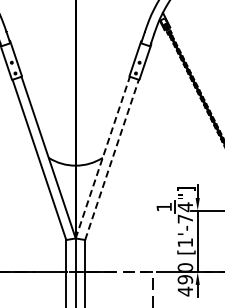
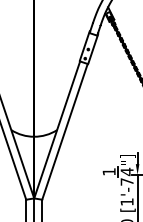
line: (102, 157) -> (56, 129), dashed -> solid
line: (112, 159) -> (65, 131), dashed -> solid

